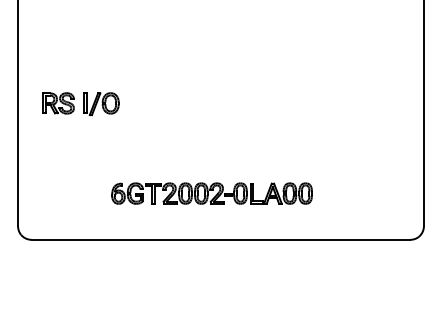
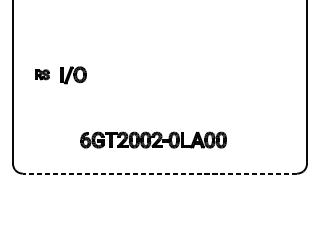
part: (58, 103) -> (42, 74), size x0.6
line: (220, 239) -> (159, 173), solid -> dashed

